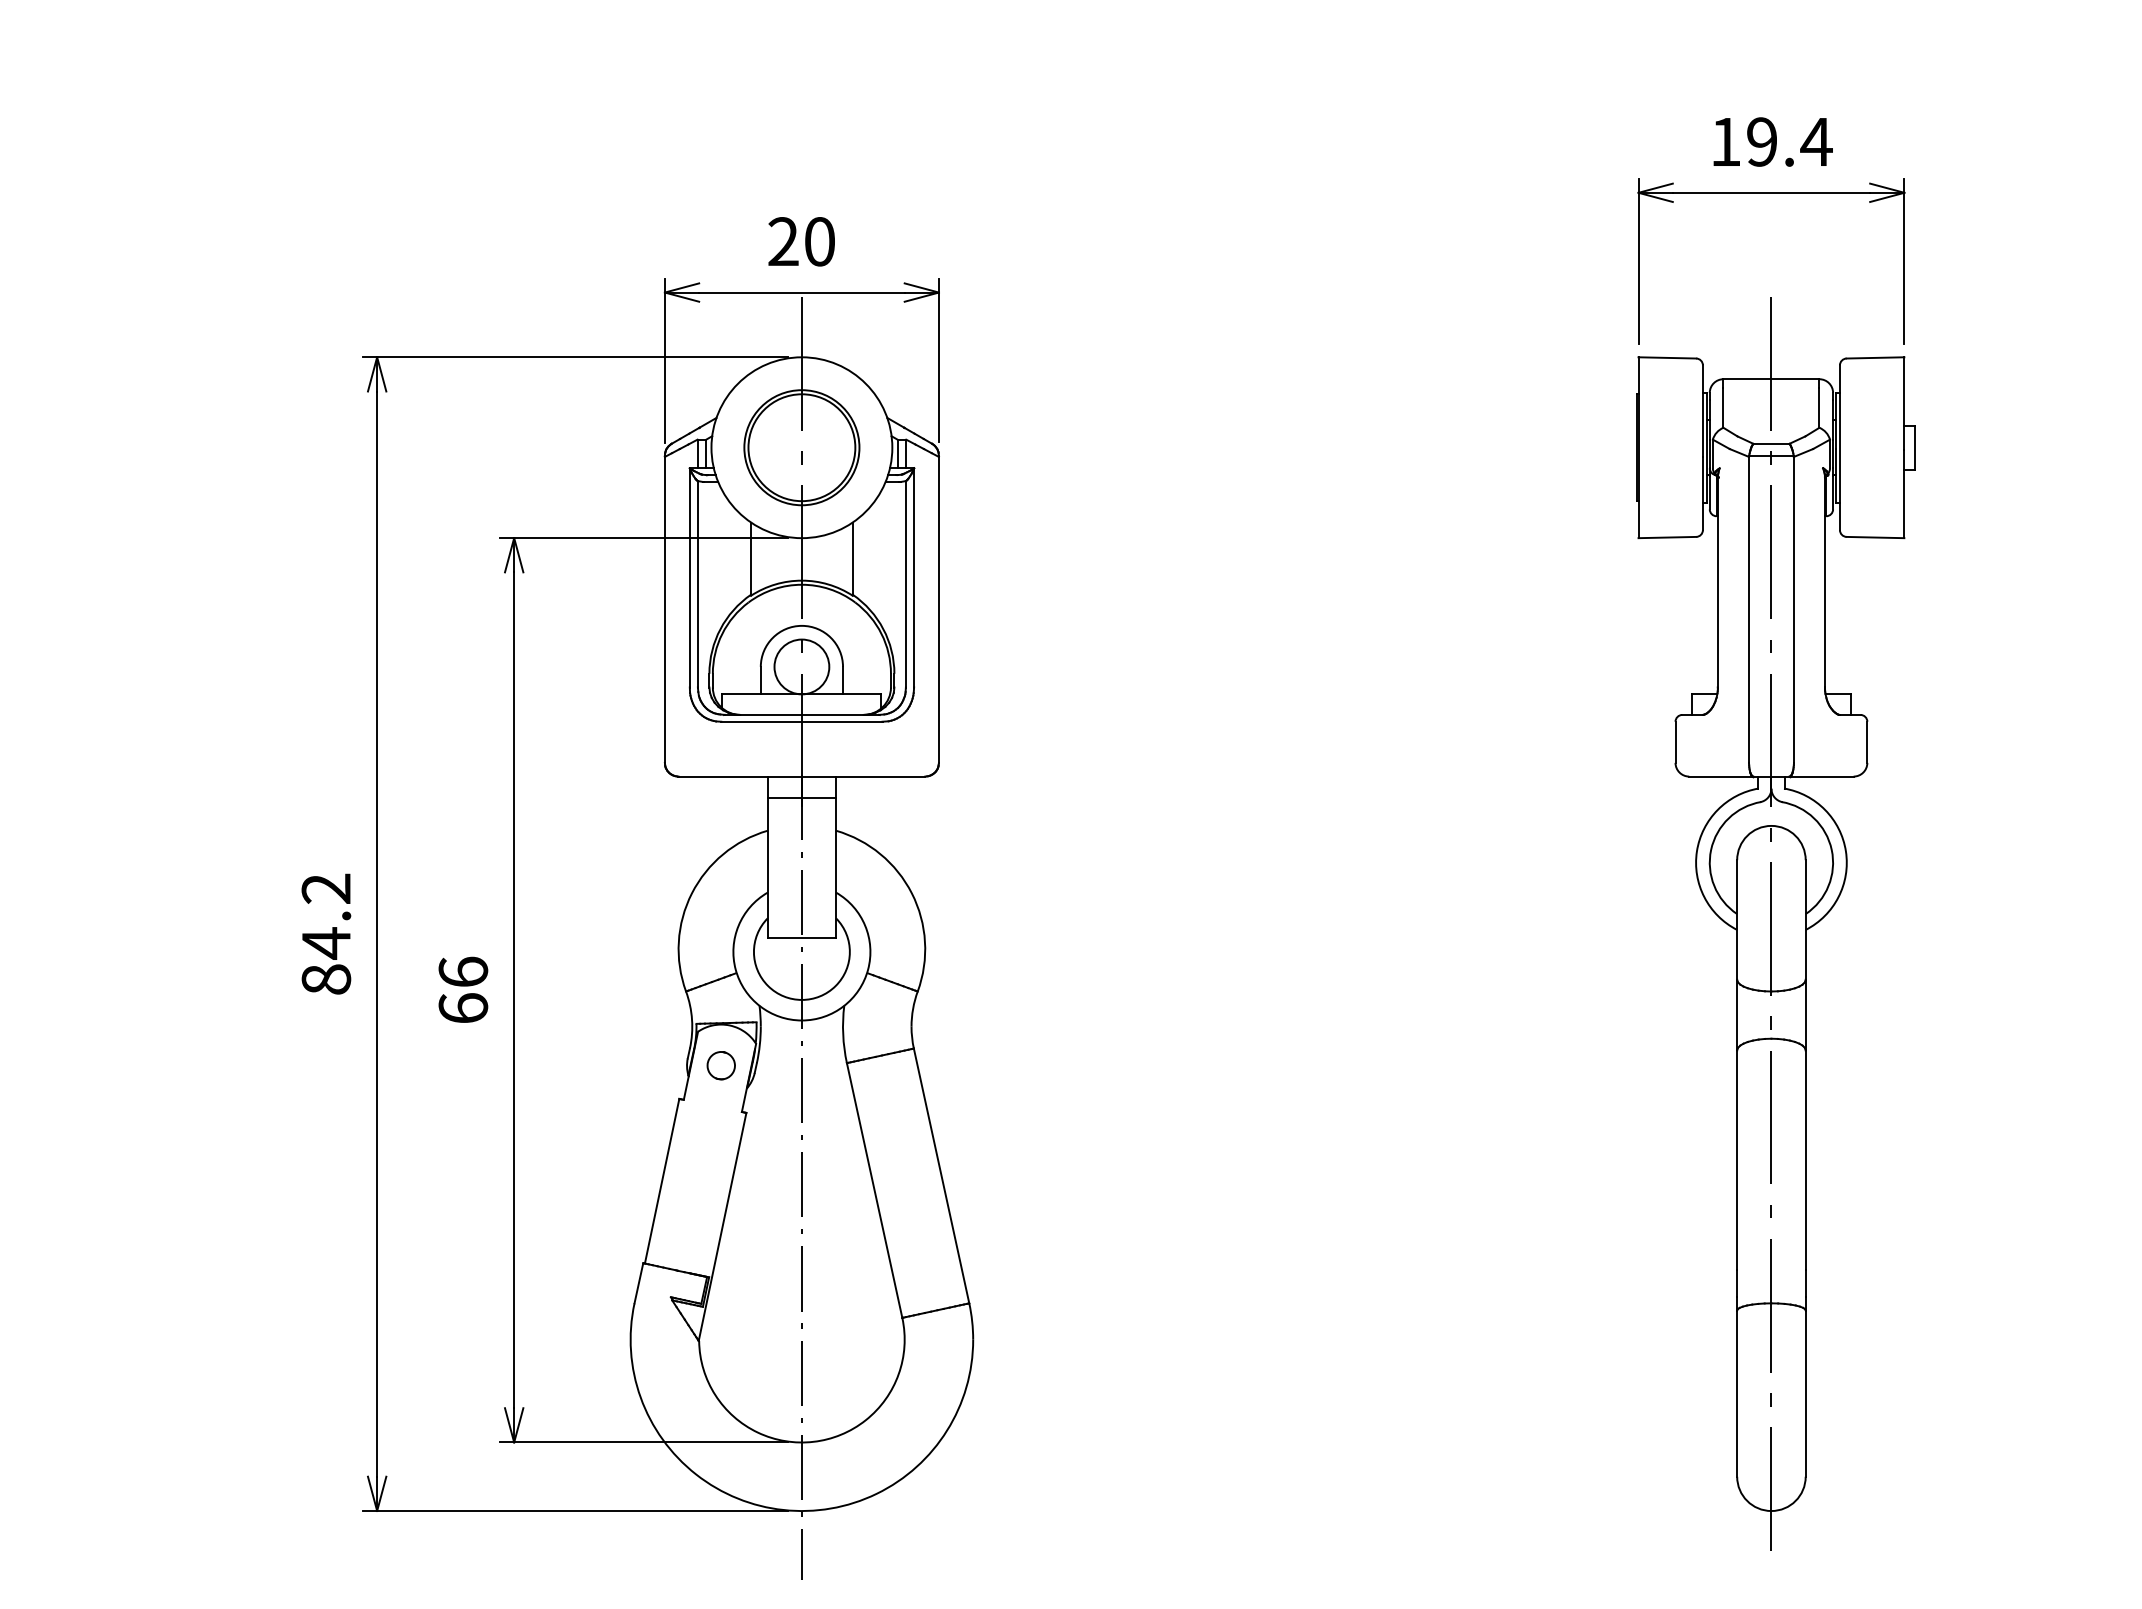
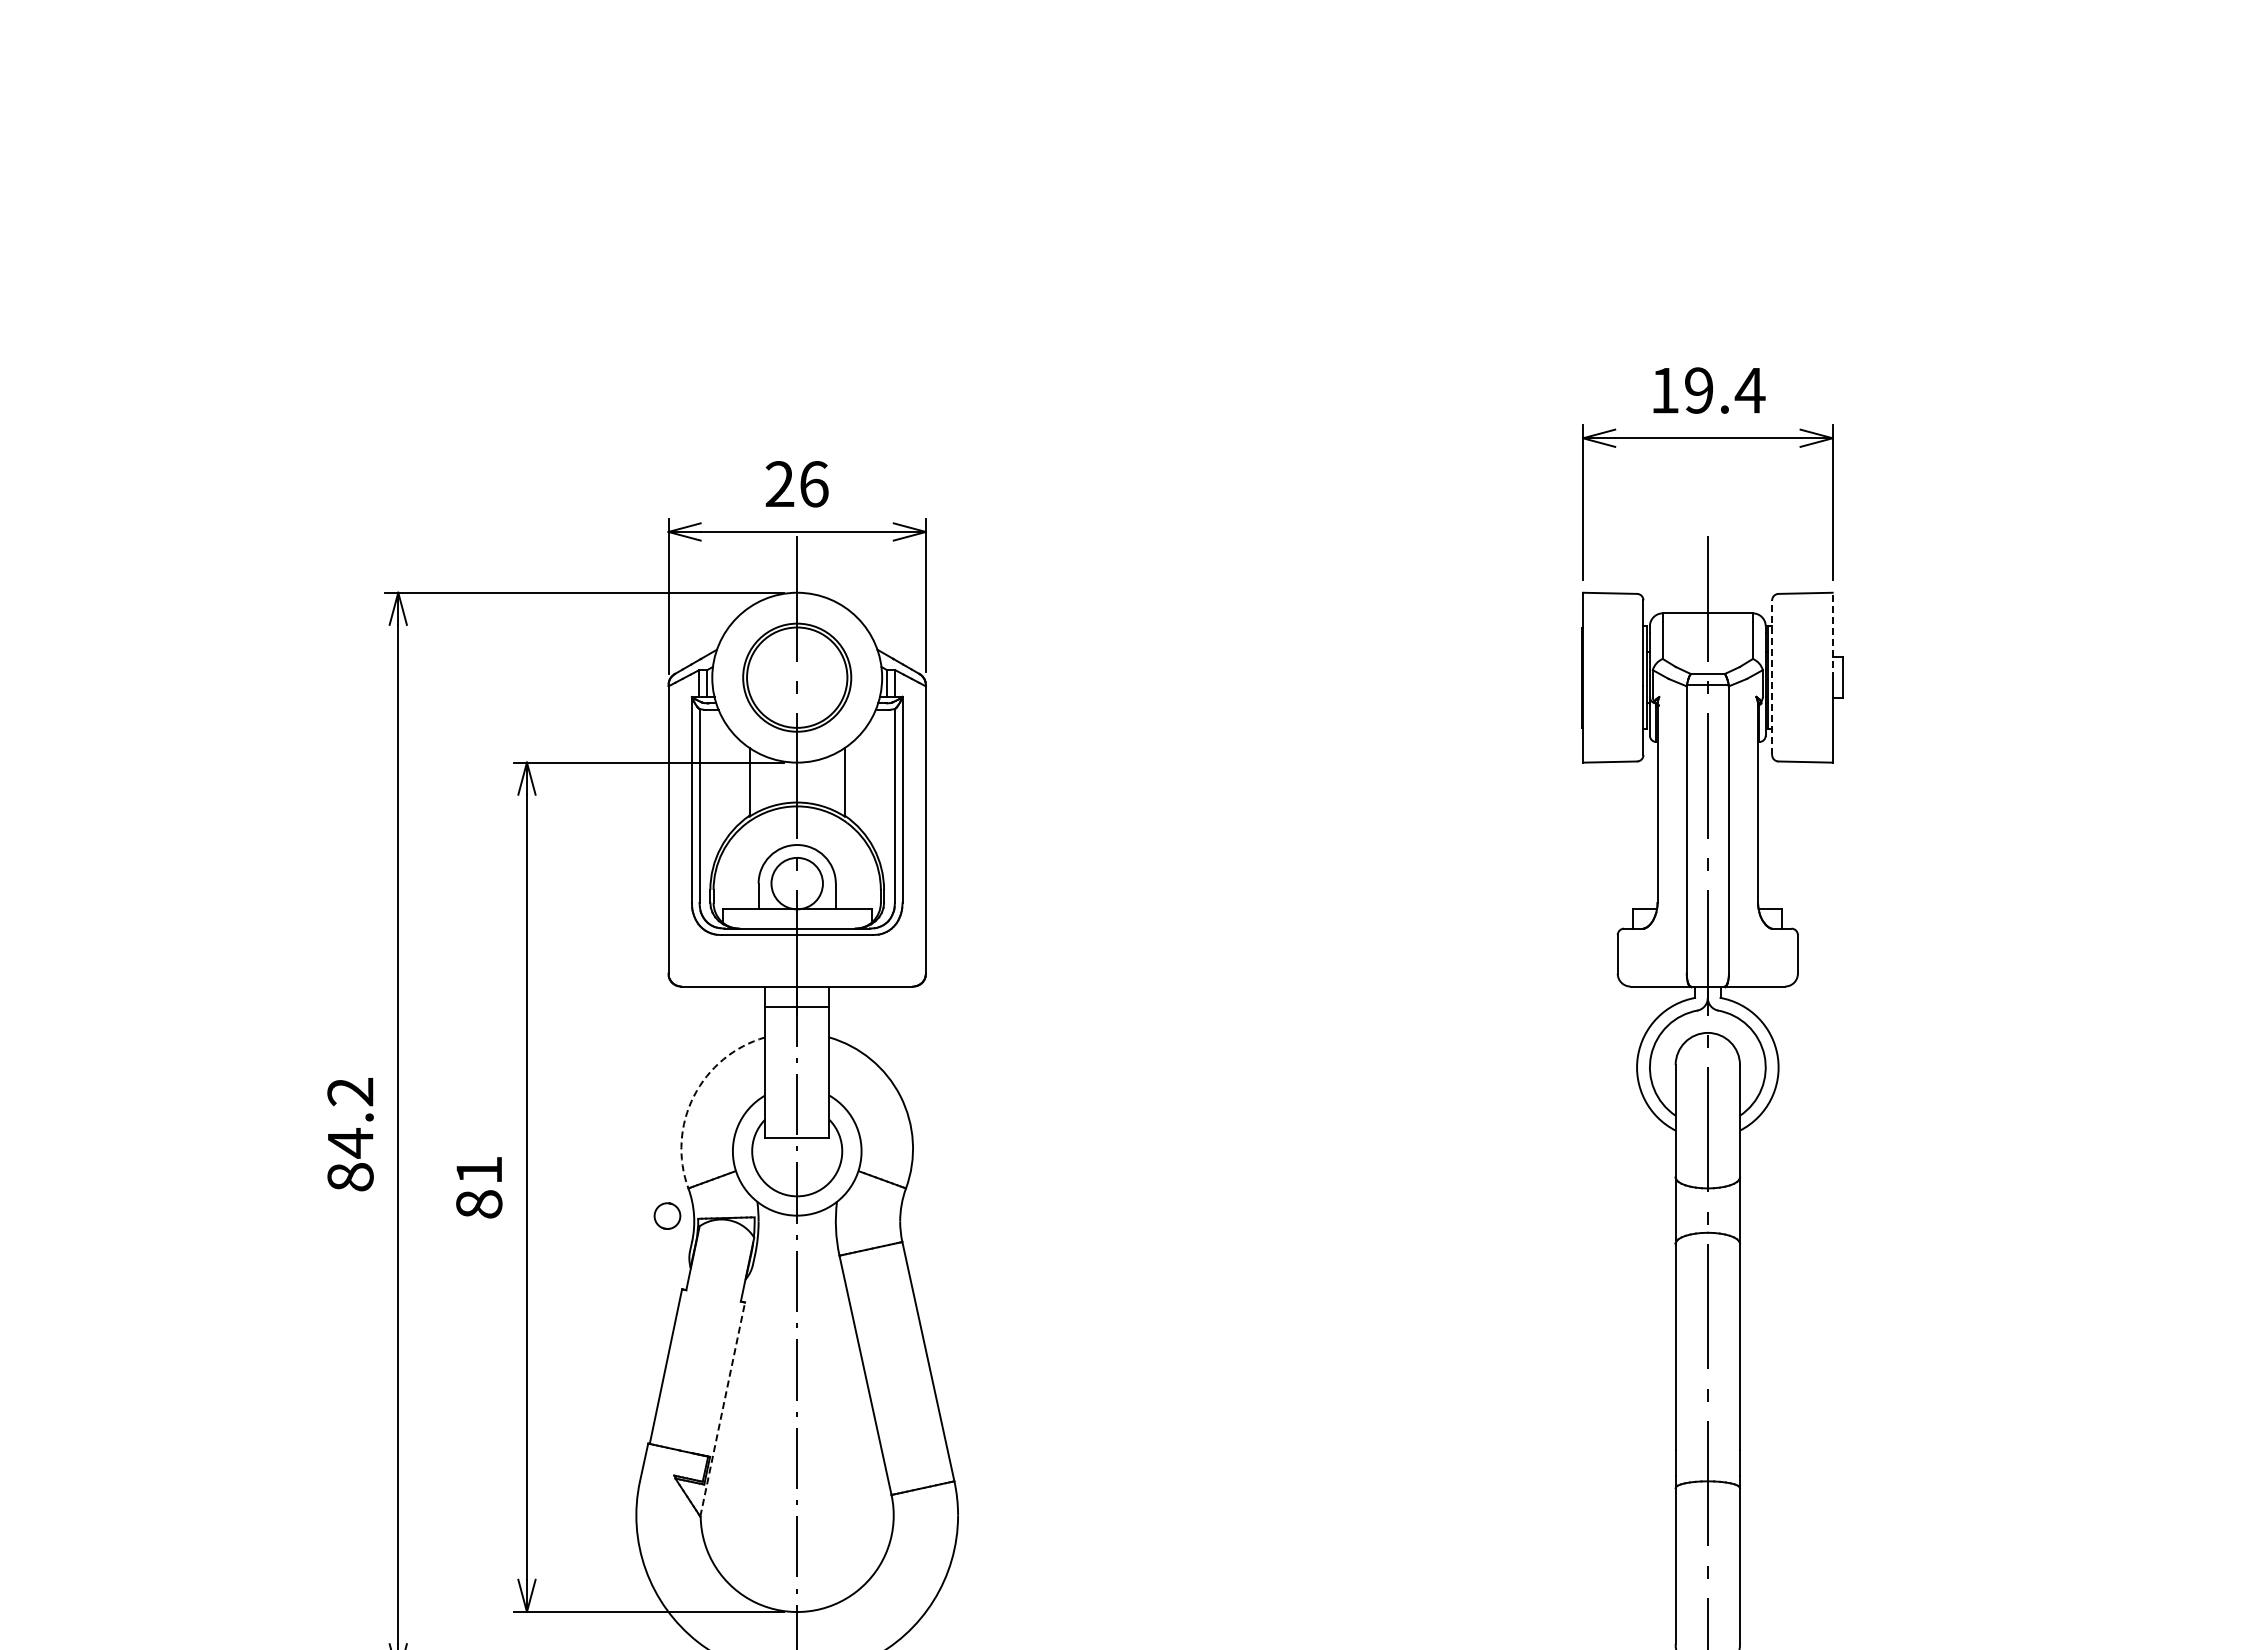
text: (820, 242) -> (814, 484), 20 -> 26
line: (1904, 402) -> (1832, 635), solid -> dashed
line: (1840, 447) -> (1772, 677), solid -> dashed
arc: (691, 893) -> (693, 1096), solid -> dashed
text: (463, 989) -> (479, 1186), 66 -> 81
part: (721, 1065) -> (667, 1215), moved
line: (722, 1226) -> (722, 1409), solid -> dashed

